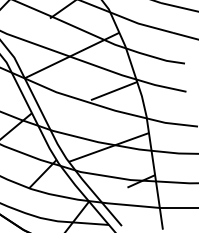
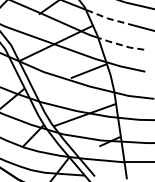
line: (139, 23) -> (108, 18), solid -> dashed
line: (154, 56) -> (120, 44), solid -> dashed

